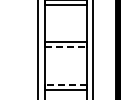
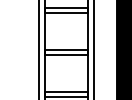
line: (65, 46) -> (66, 54), dashed -> solid
line: (64, 84) -> (65, 92), dashed -> solid

